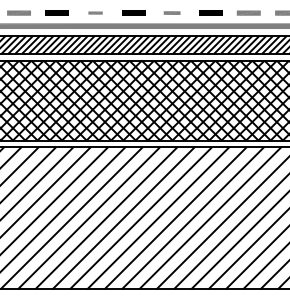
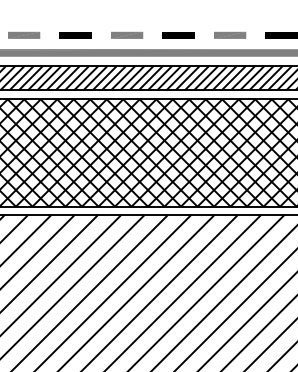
part: (95, 12) -> (126, 34), size x1.67
part: (171, 12) -> (229, 34), size x1.43

